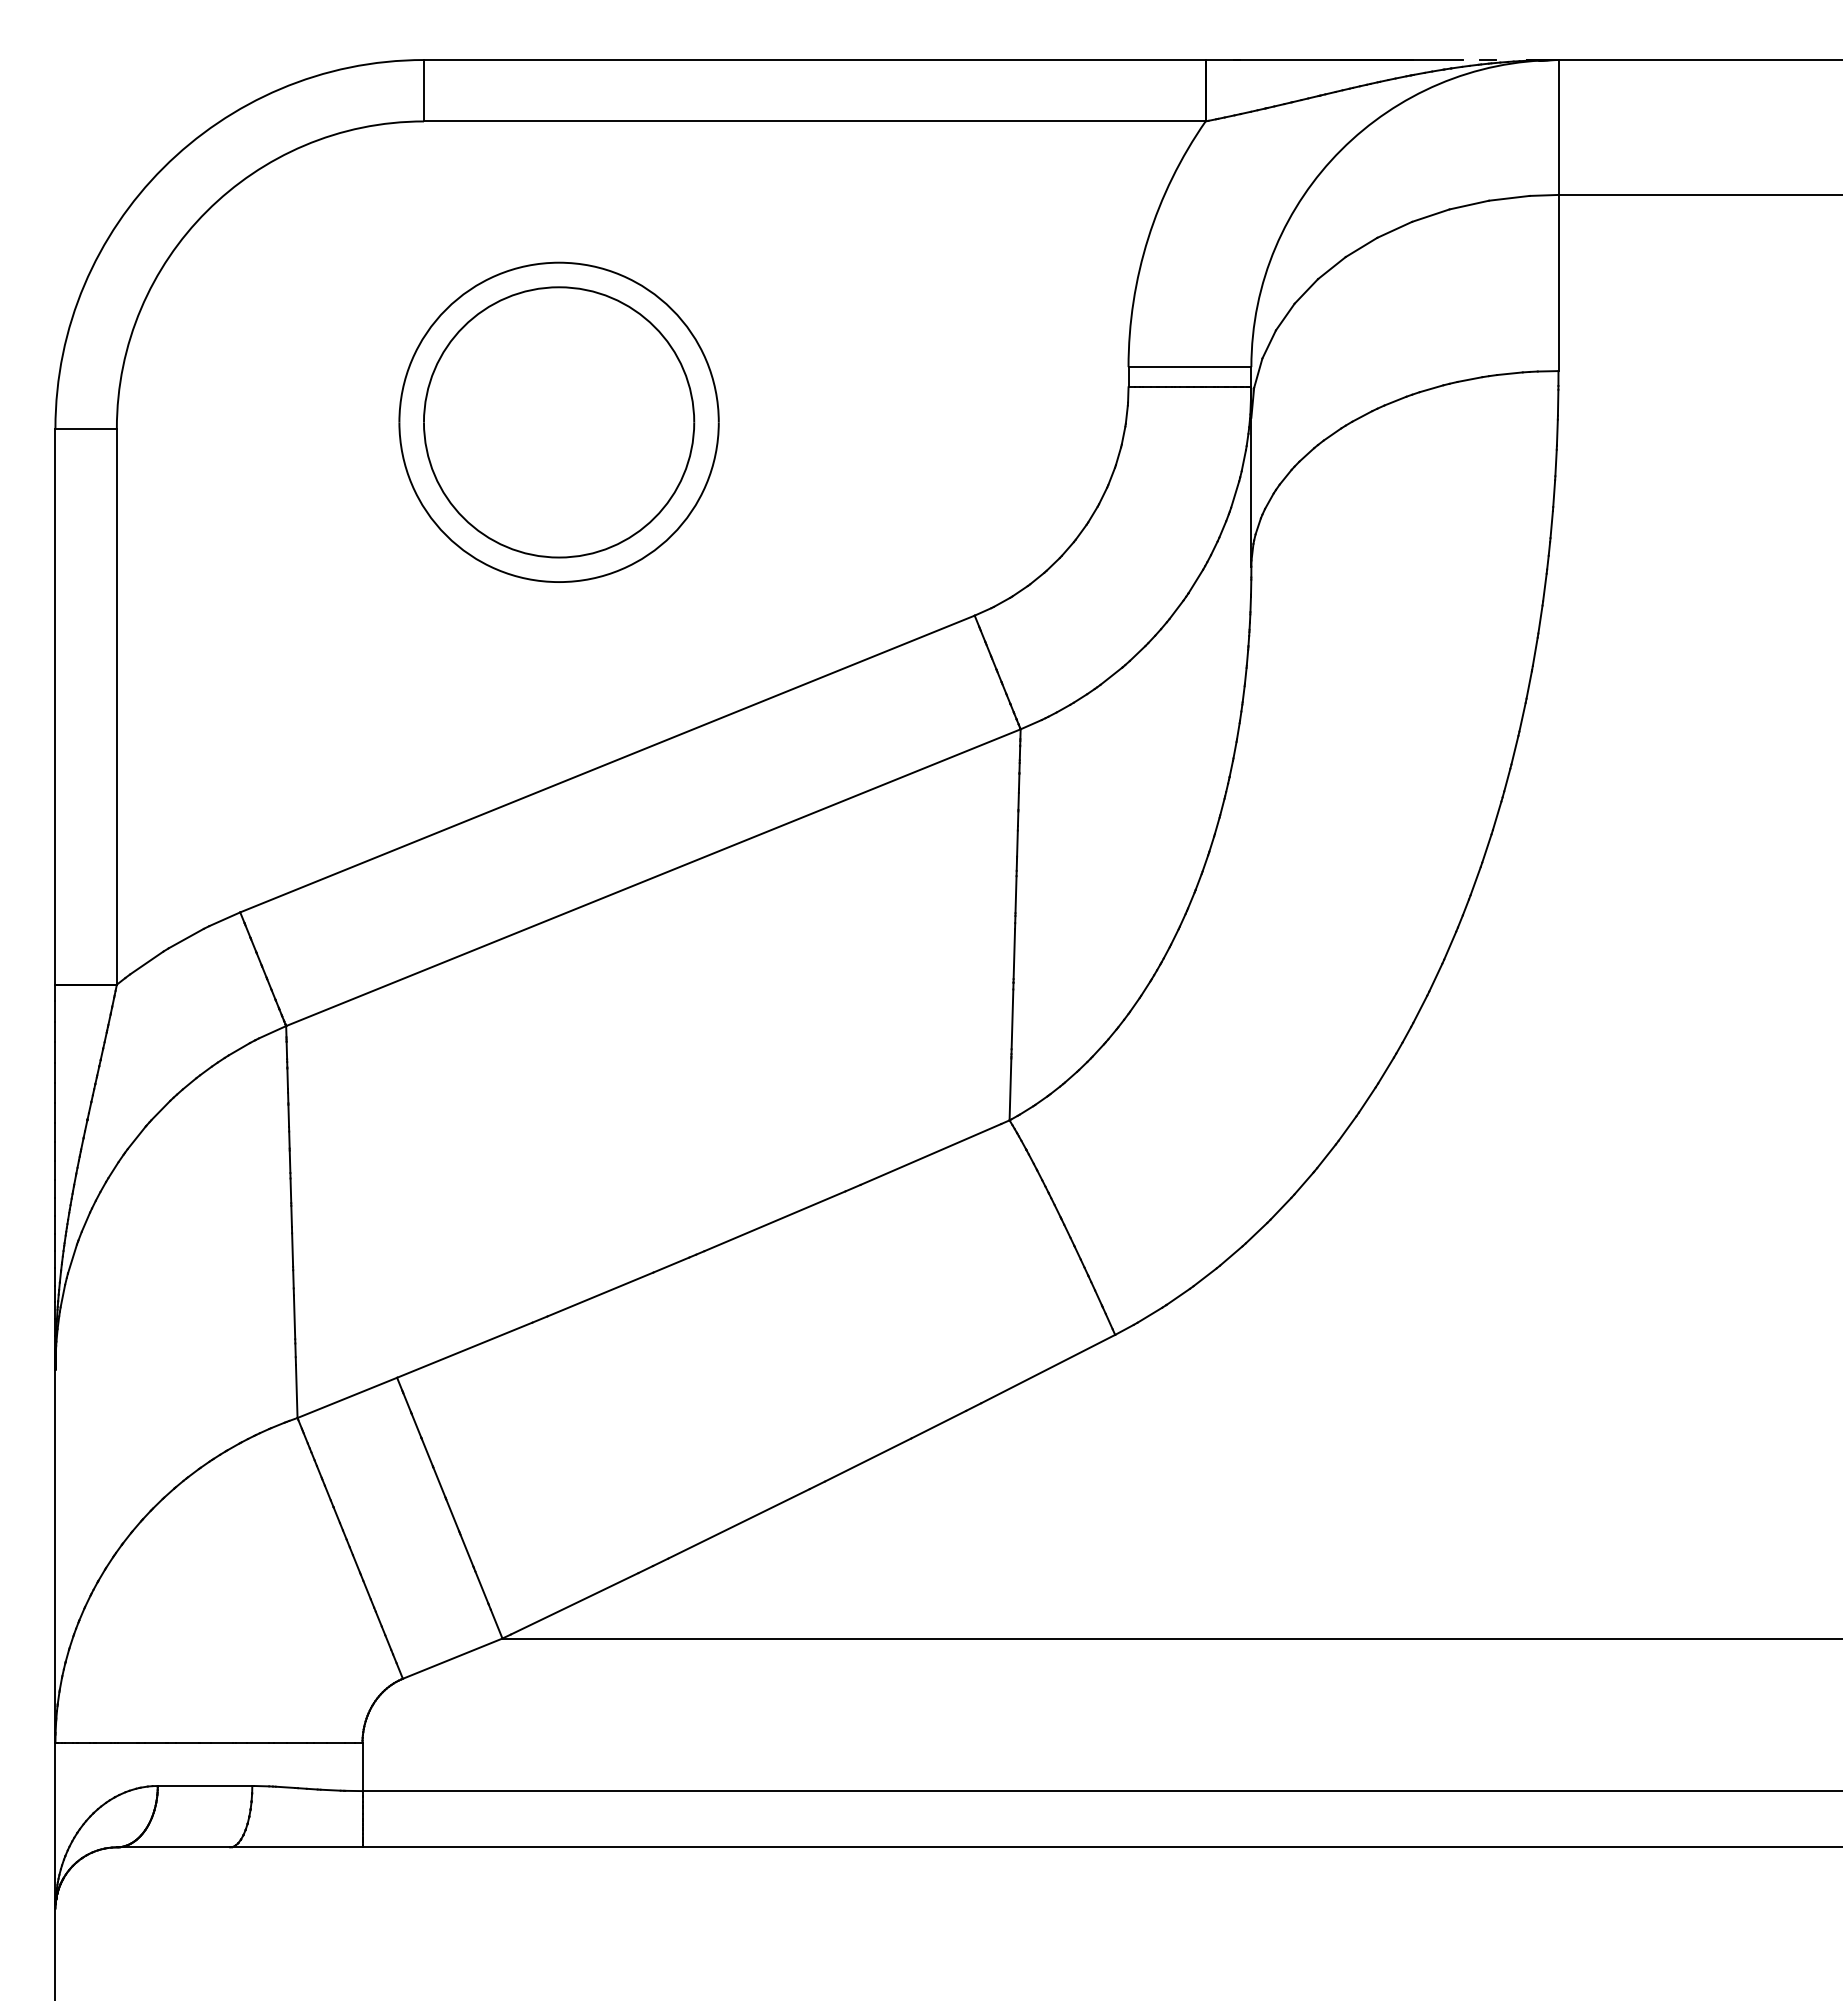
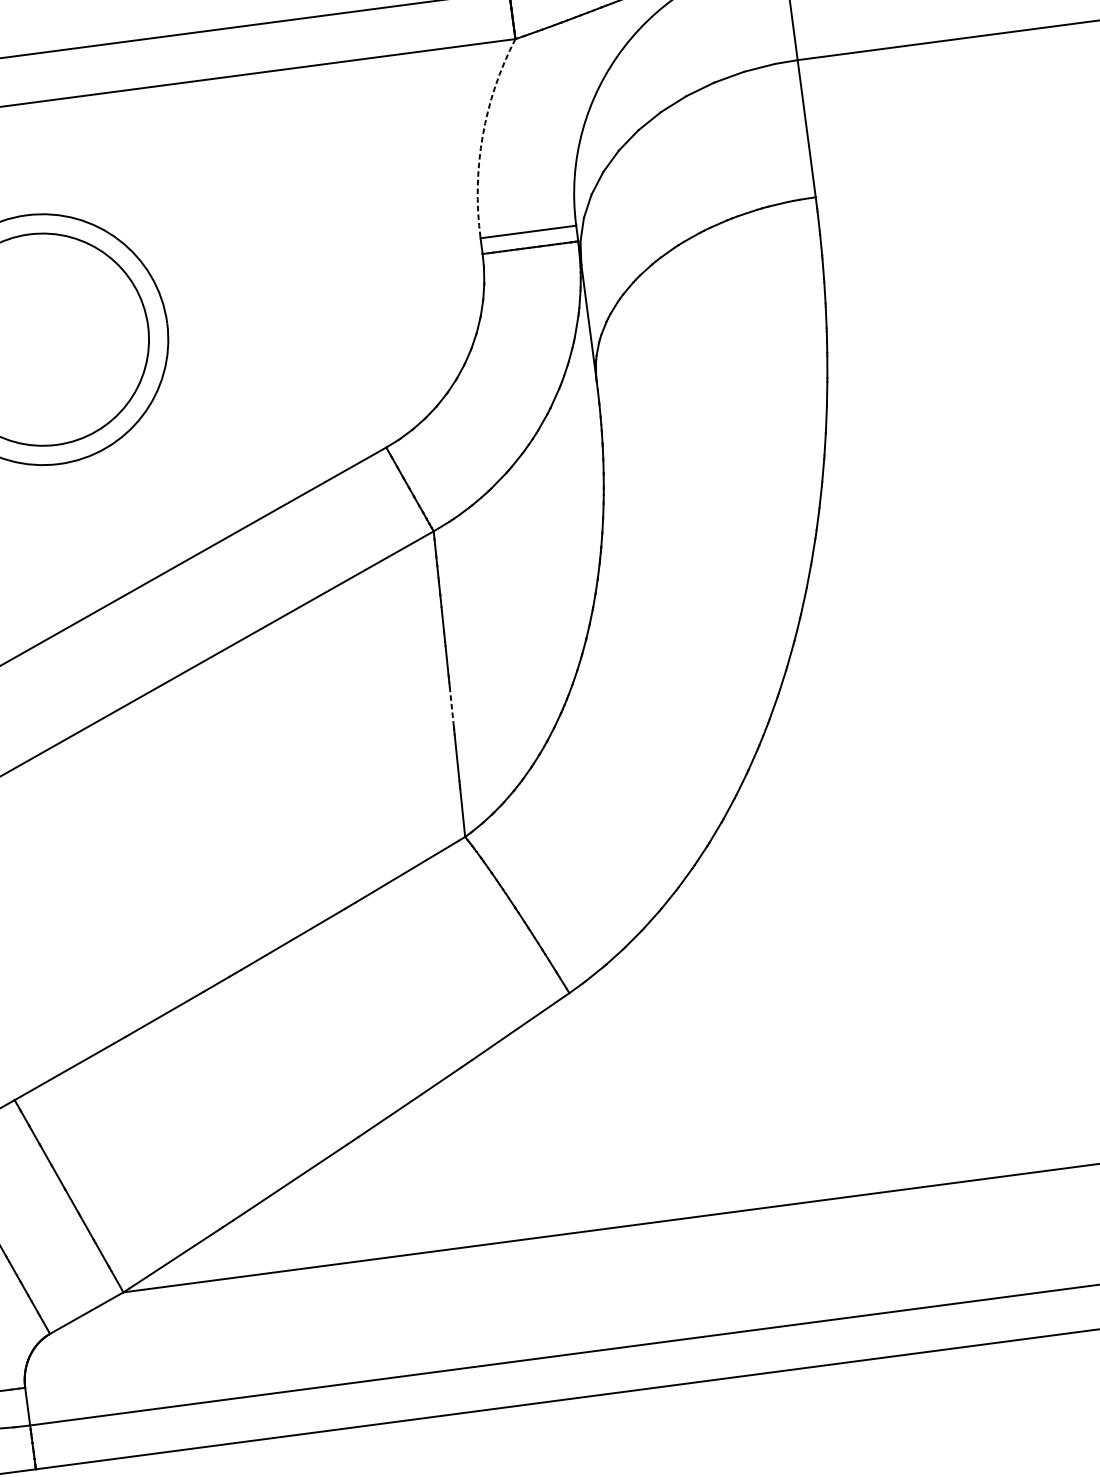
arc: (1148, 238) -> (482, 136), solid -> dashed
line: (1014, 954) -> (452, 707), solid -> dashed

